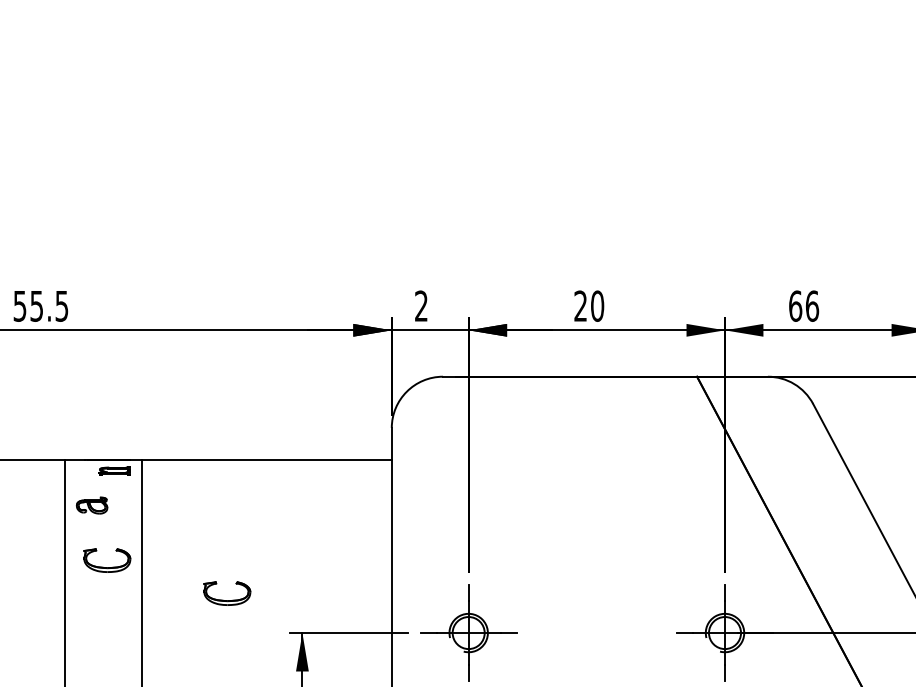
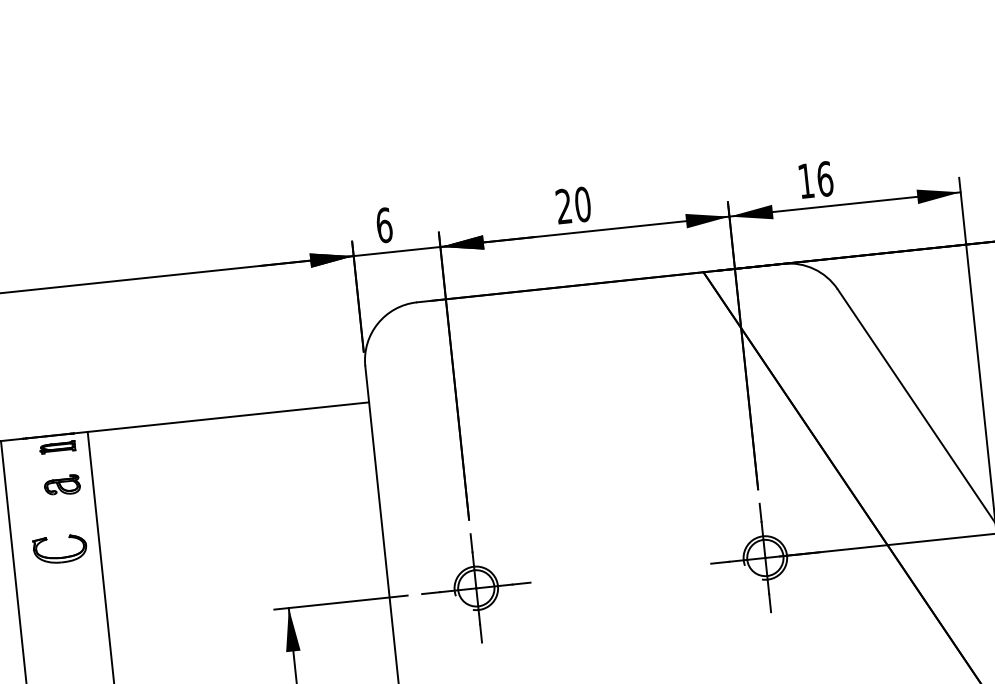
text: (421, 305) -> (384, 224), 2 -> 6
text: (795, 305) -> (806, 180), 66 -> 16
part: (92, 505) -> (62, 485), moved
part: (227, 600) -> (200, 580), removed

